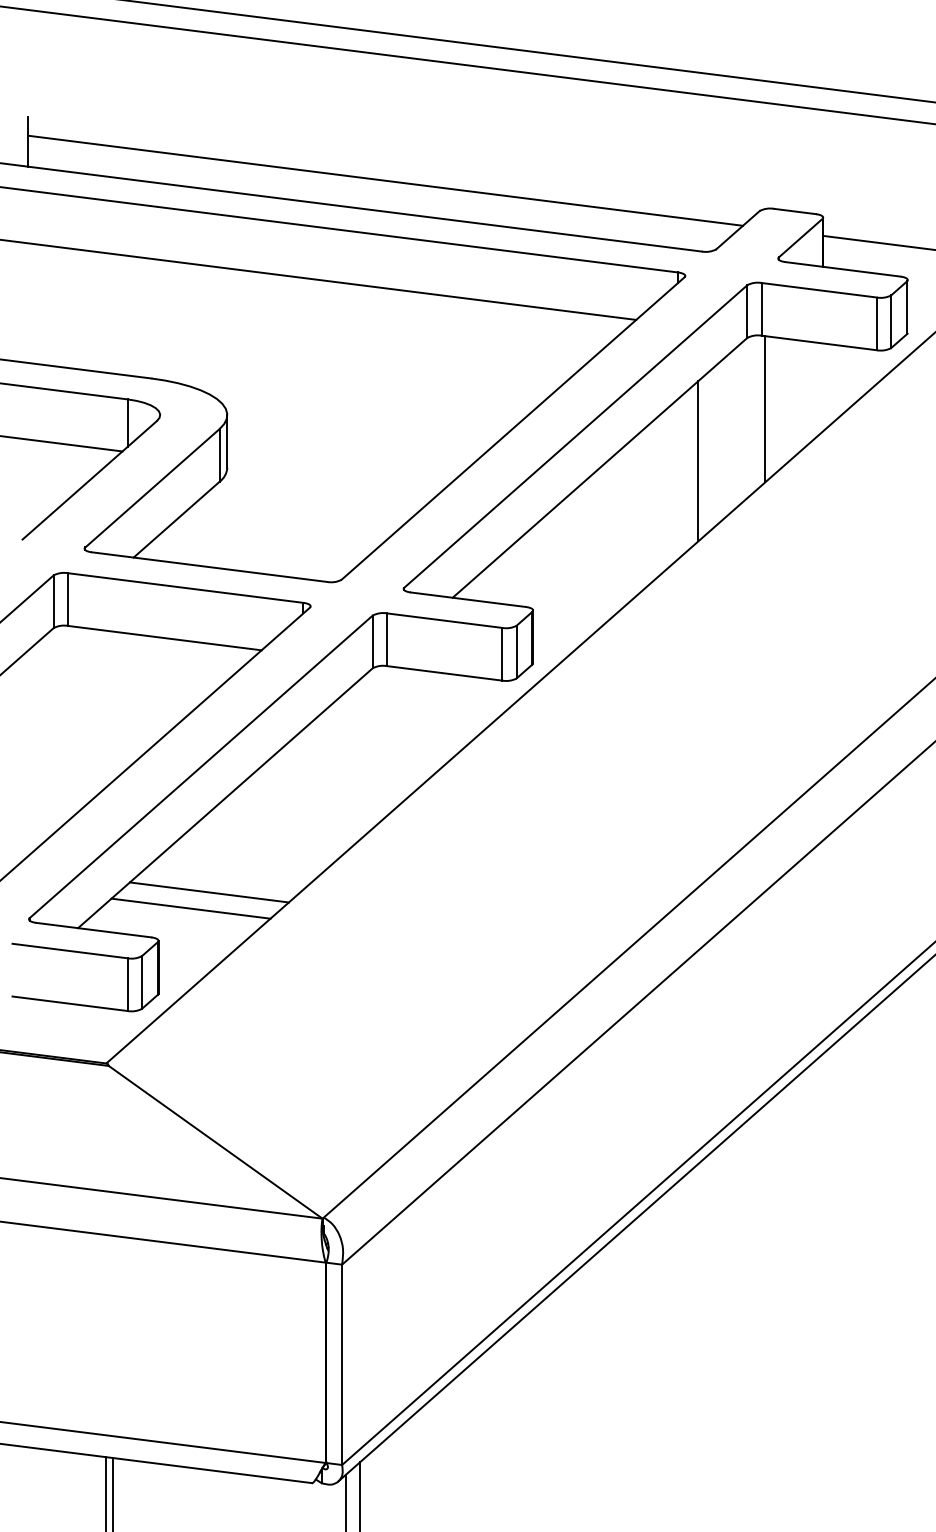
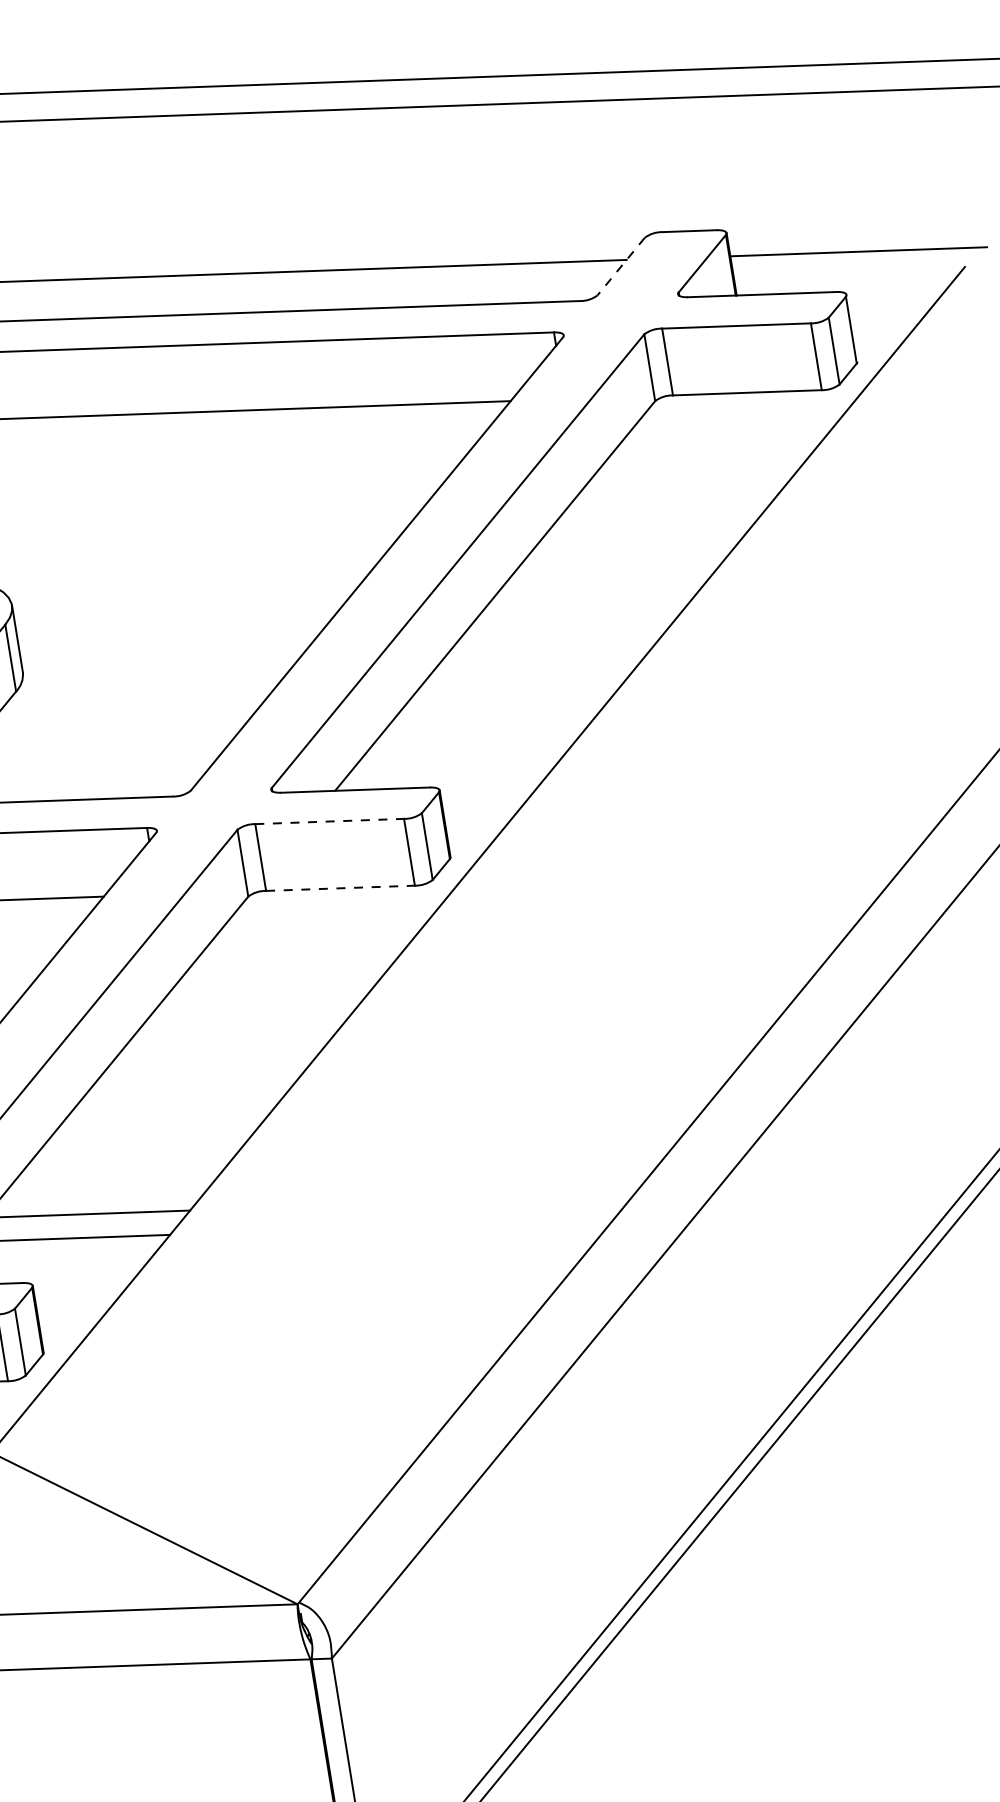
line: (737, 230) -> (620, 267), solid -> dashed
line: (765, 409) -> (692, 488), removed
line: (698, 461) -> (618, 567), removed
line: (444, 620) -> (329, 821), solid -> dashed
line: (444, 673) -> (340, 888), solid -> dashed

